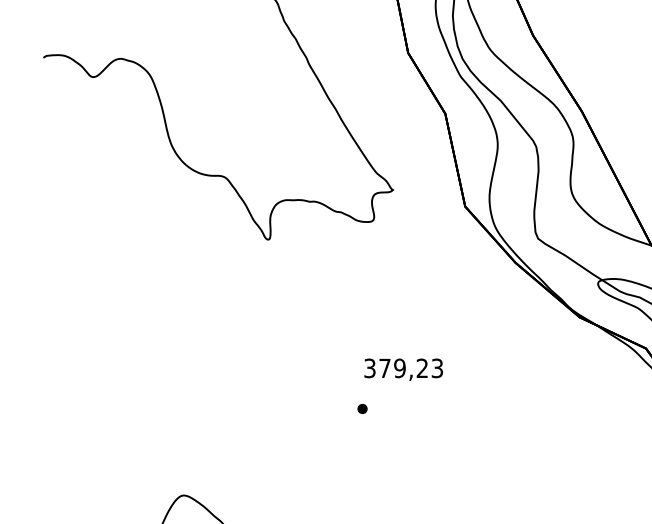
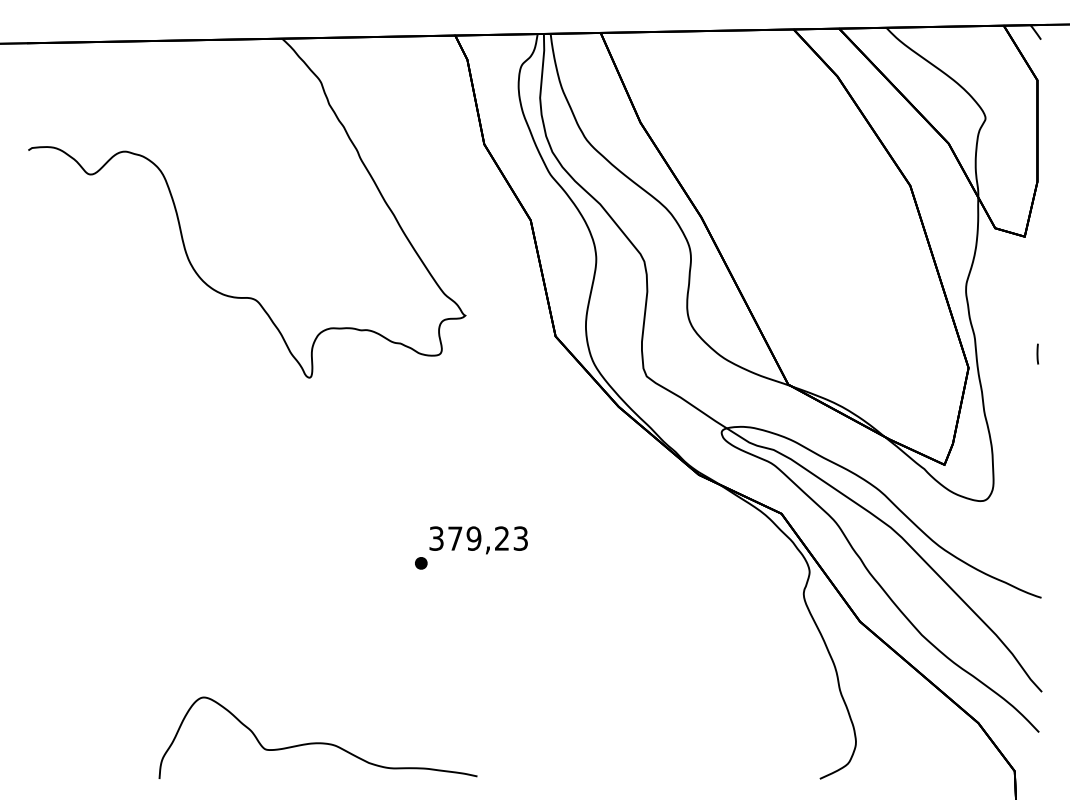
part: (362, 409) -> (421, 563), moved

